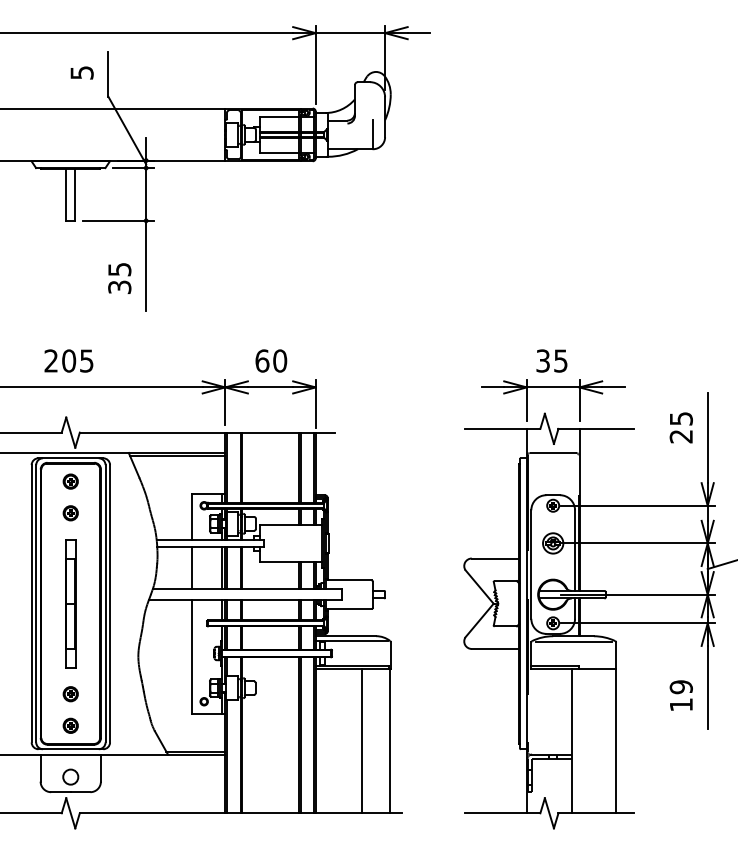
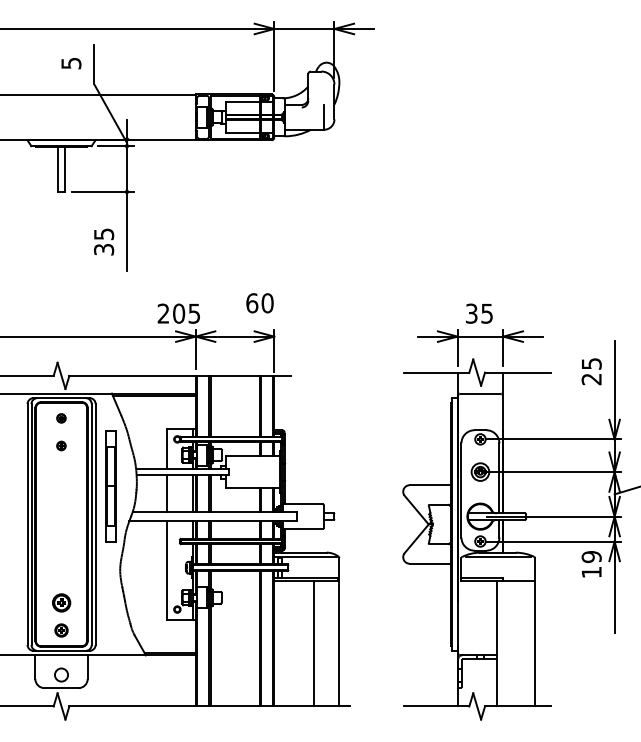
text: (68, 360) -> (178, 313), moved
text: (271, 360) -> (260, 302), moved
part: (70, 481) -> (61, 418), size x0.7
part: (70, 513) -> (61, 446), size x0.7
part: (70, 603) -> (110, 486), moved
part: (70, 694) -> (61, 603), size x1.4
text: (680, 695) -> (591, 564), moved

